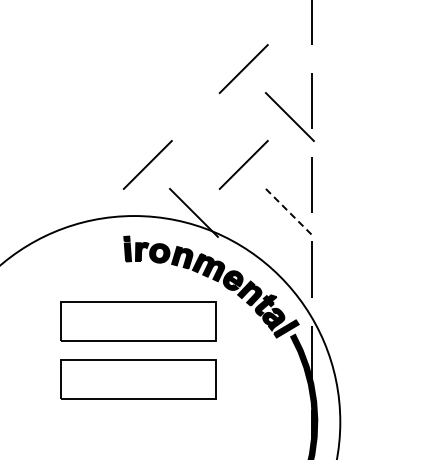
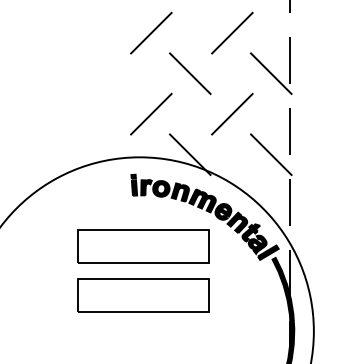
line: (147, 69) -> (151, 33), added
line: (193, 116) -> (189, 73), added
line: (289, 212) -> (270, 154), dashed -> solid

